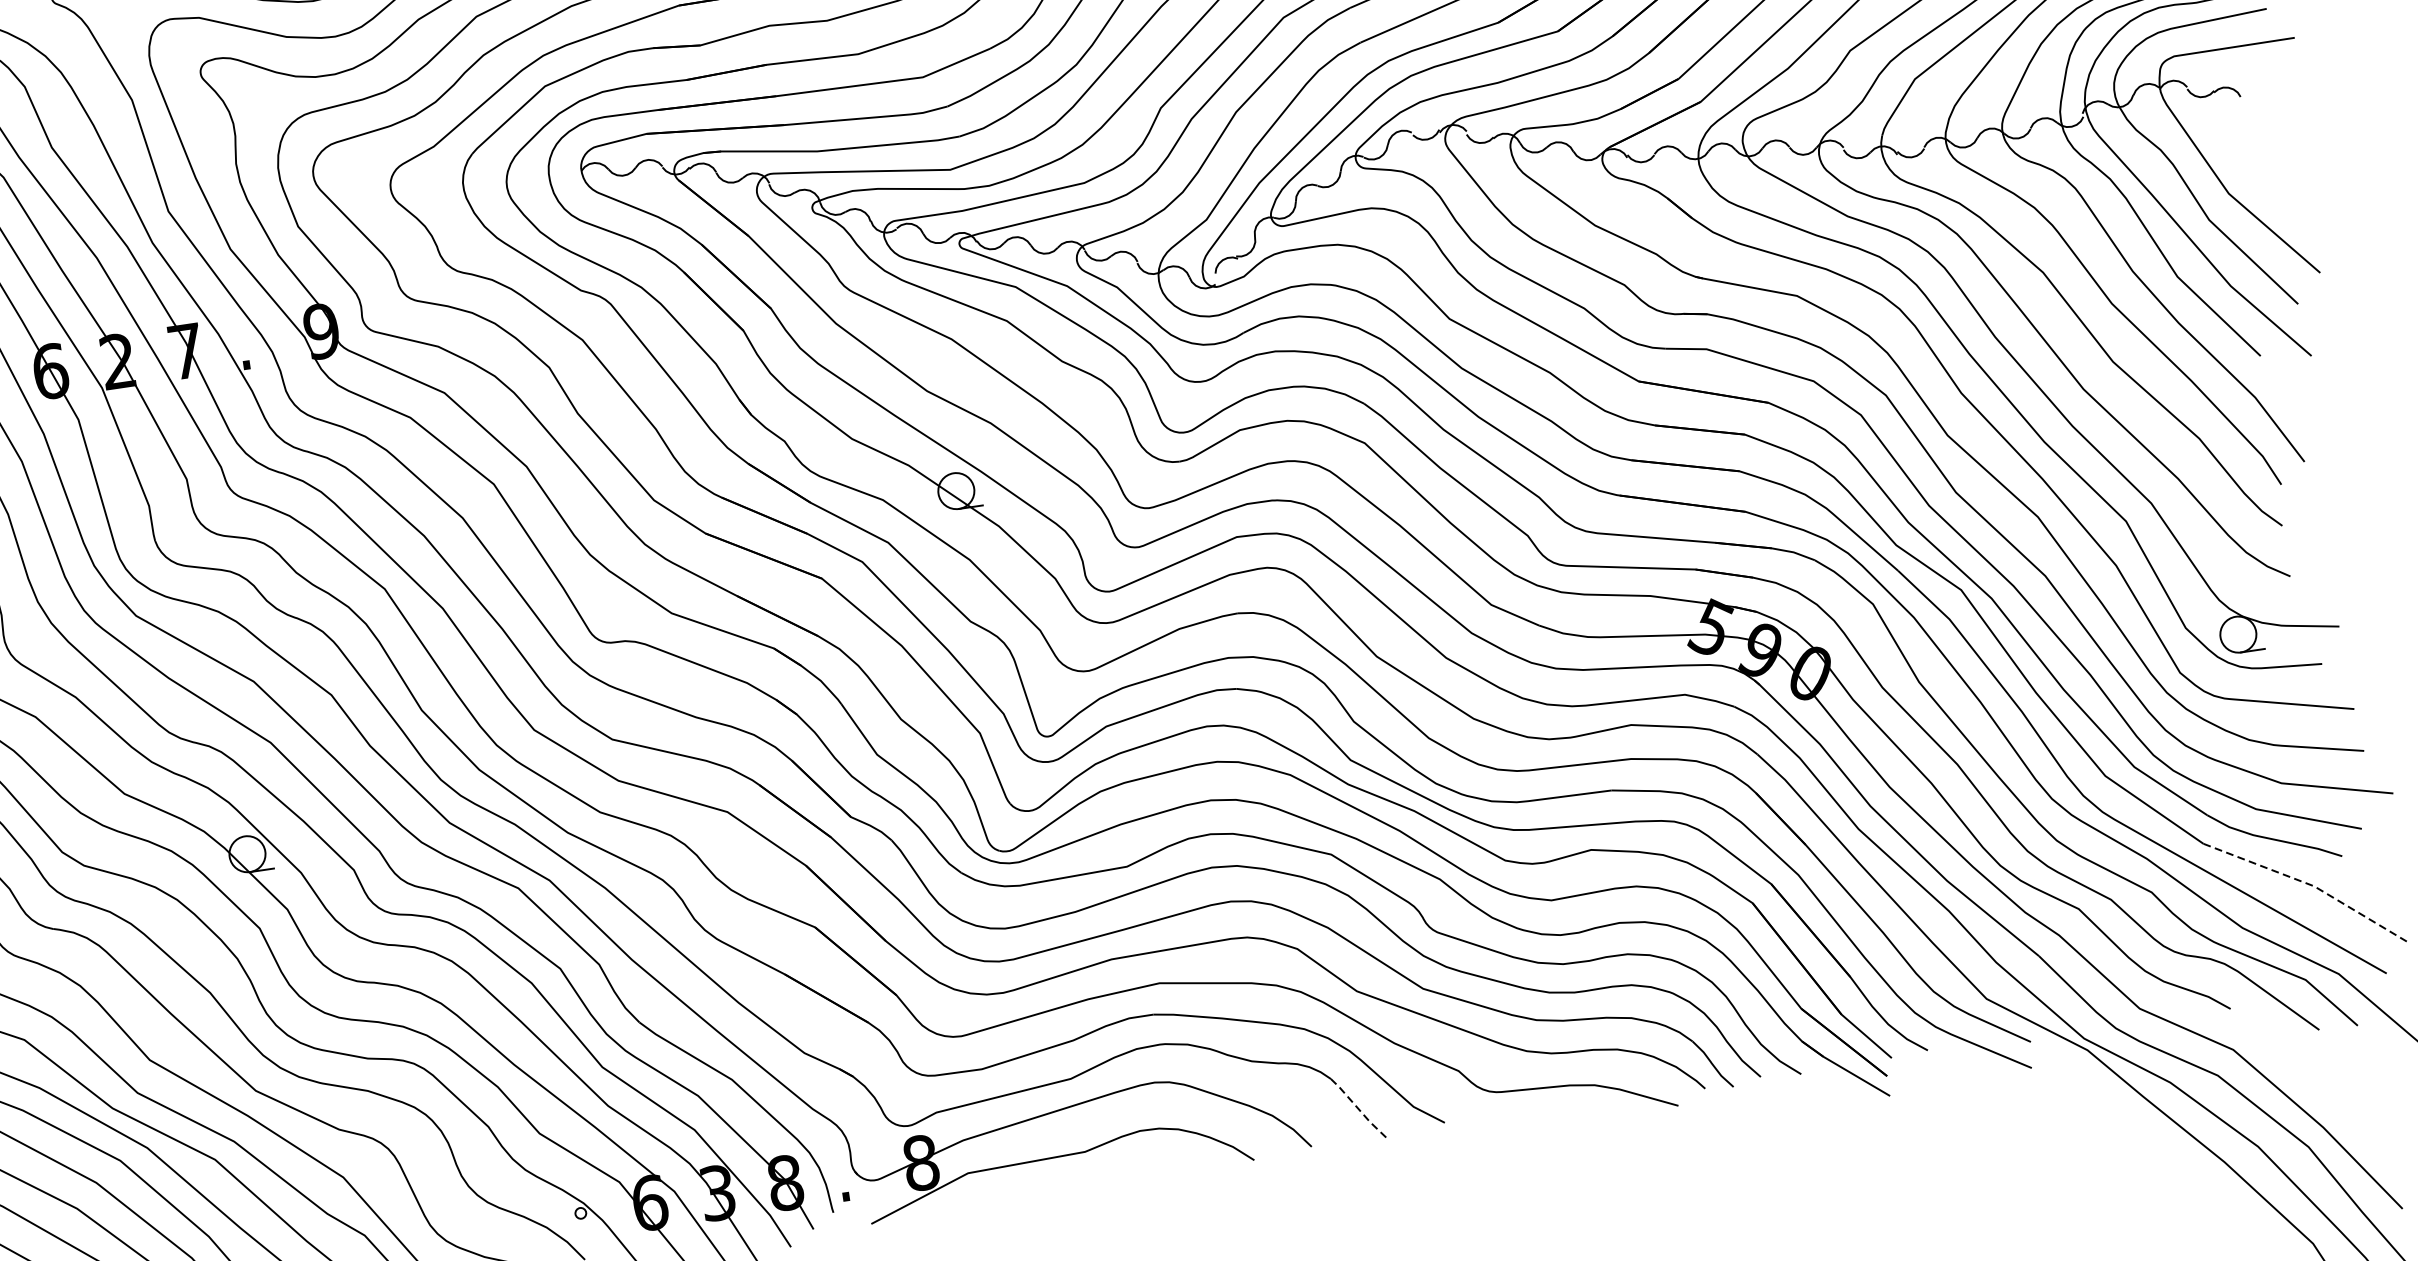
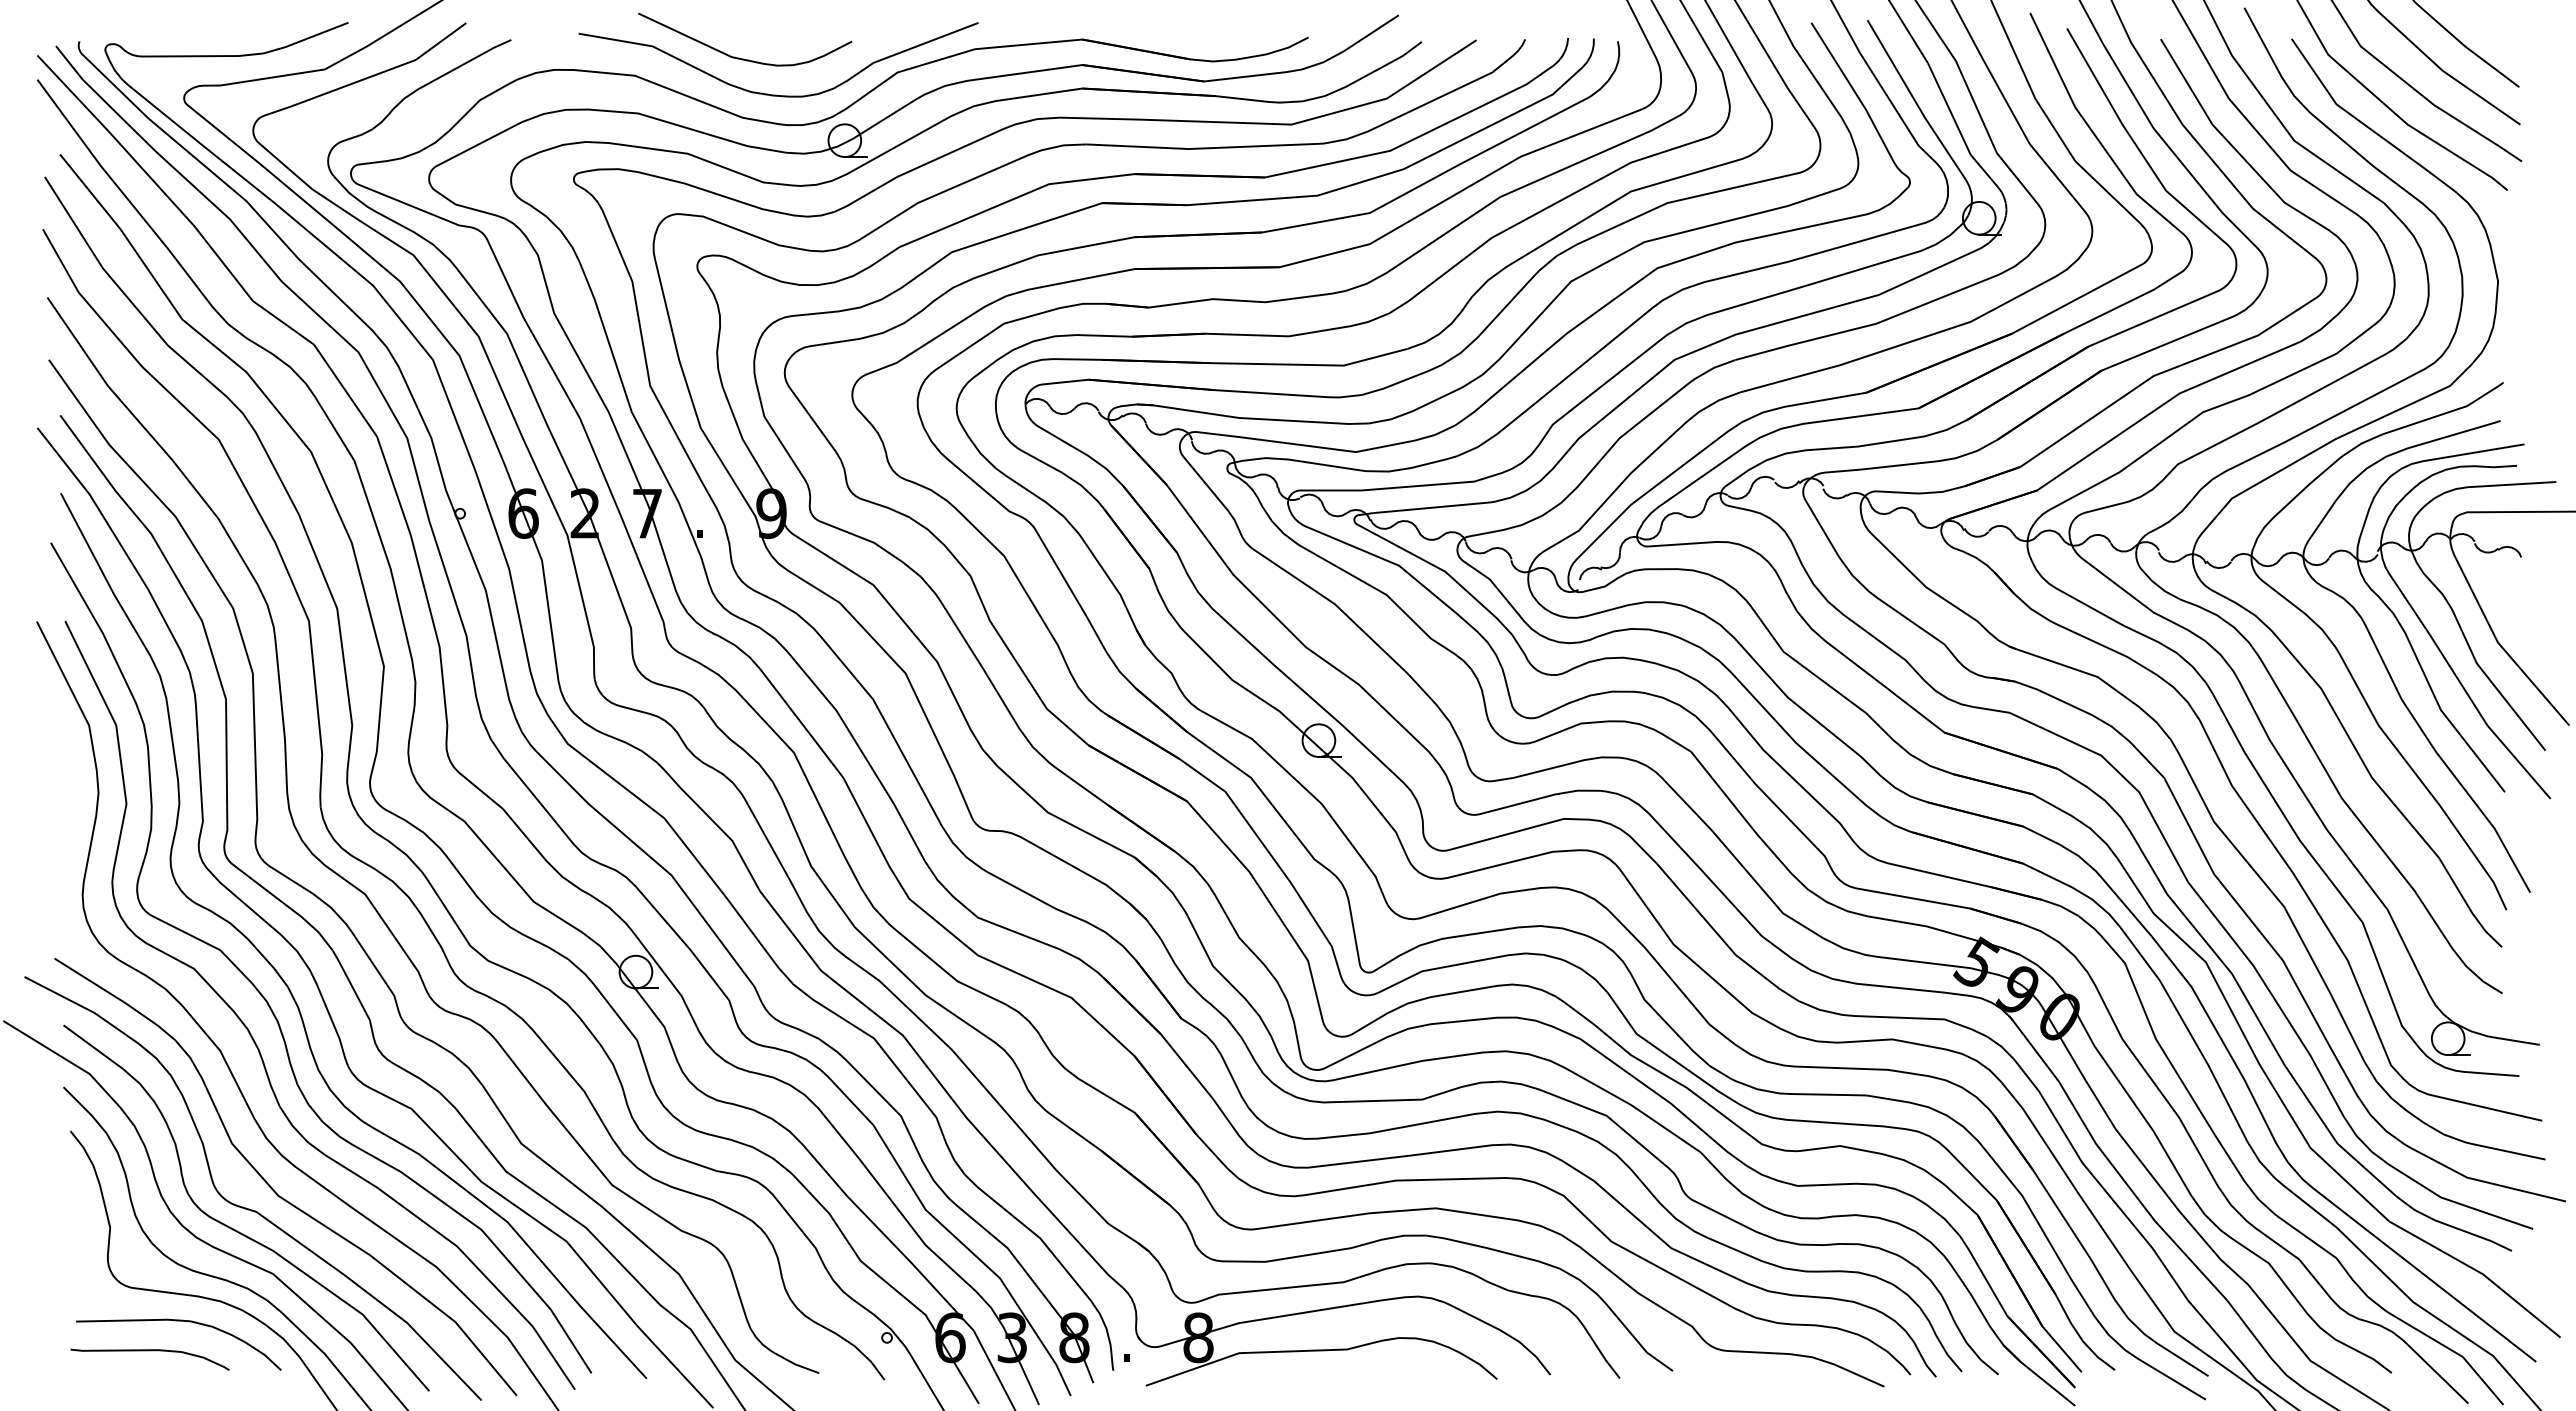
line: (2311, 884) -> (2480, 1272), dashed -> solid
line: (1358, 1109) -> (1597, 1347), dashed -> solid

